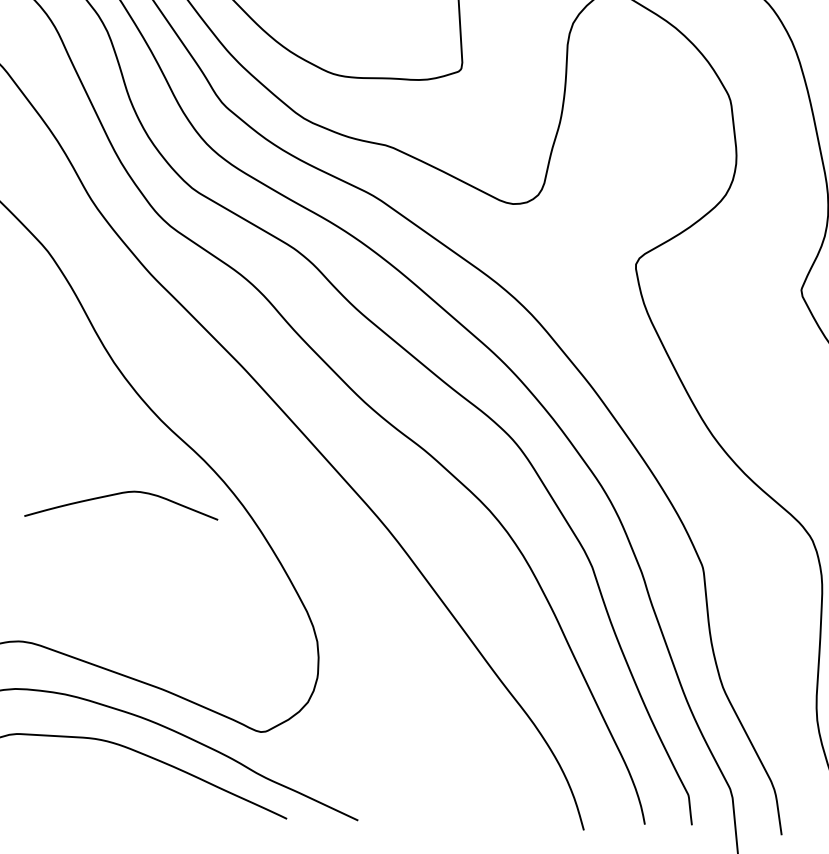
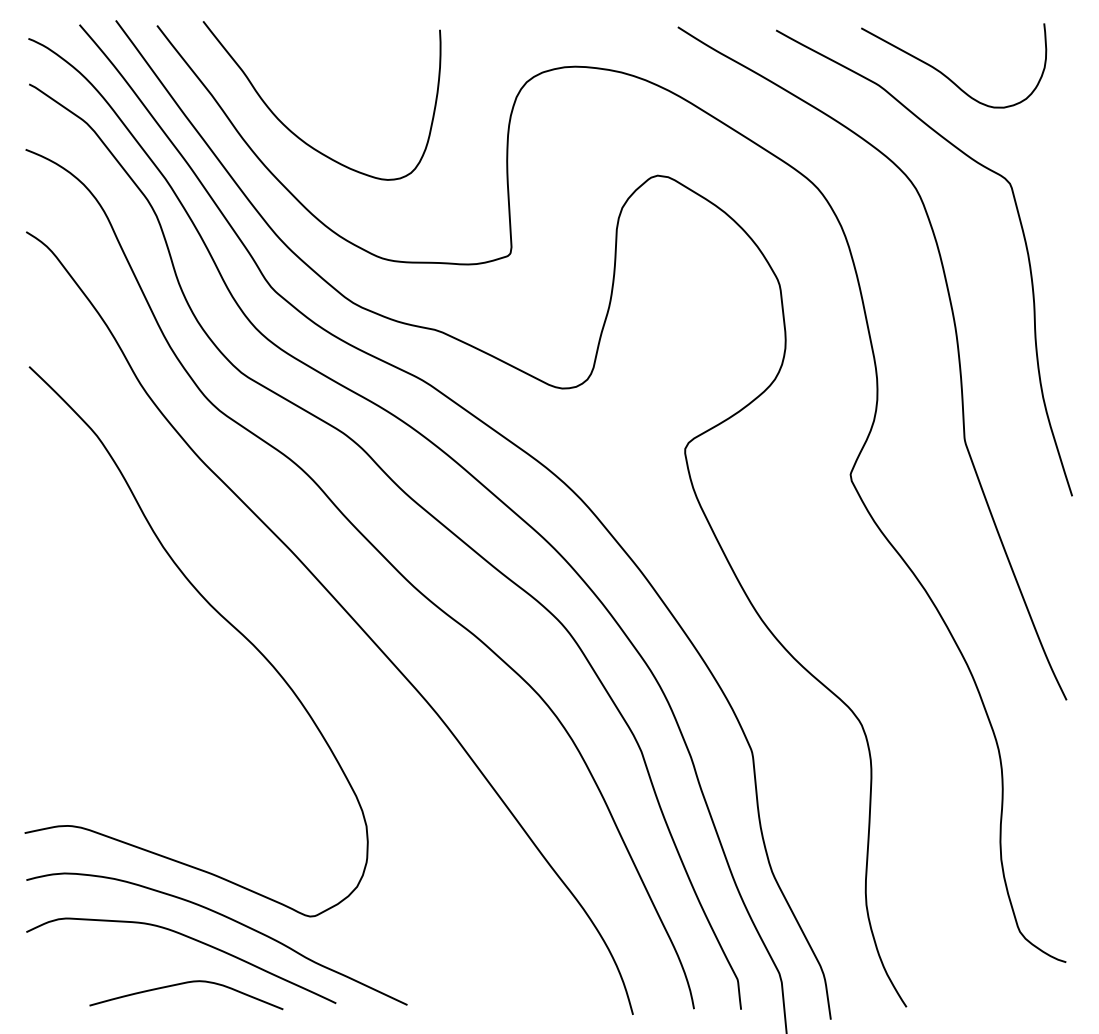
curve: (118, 495) -> (183, 984), moved

